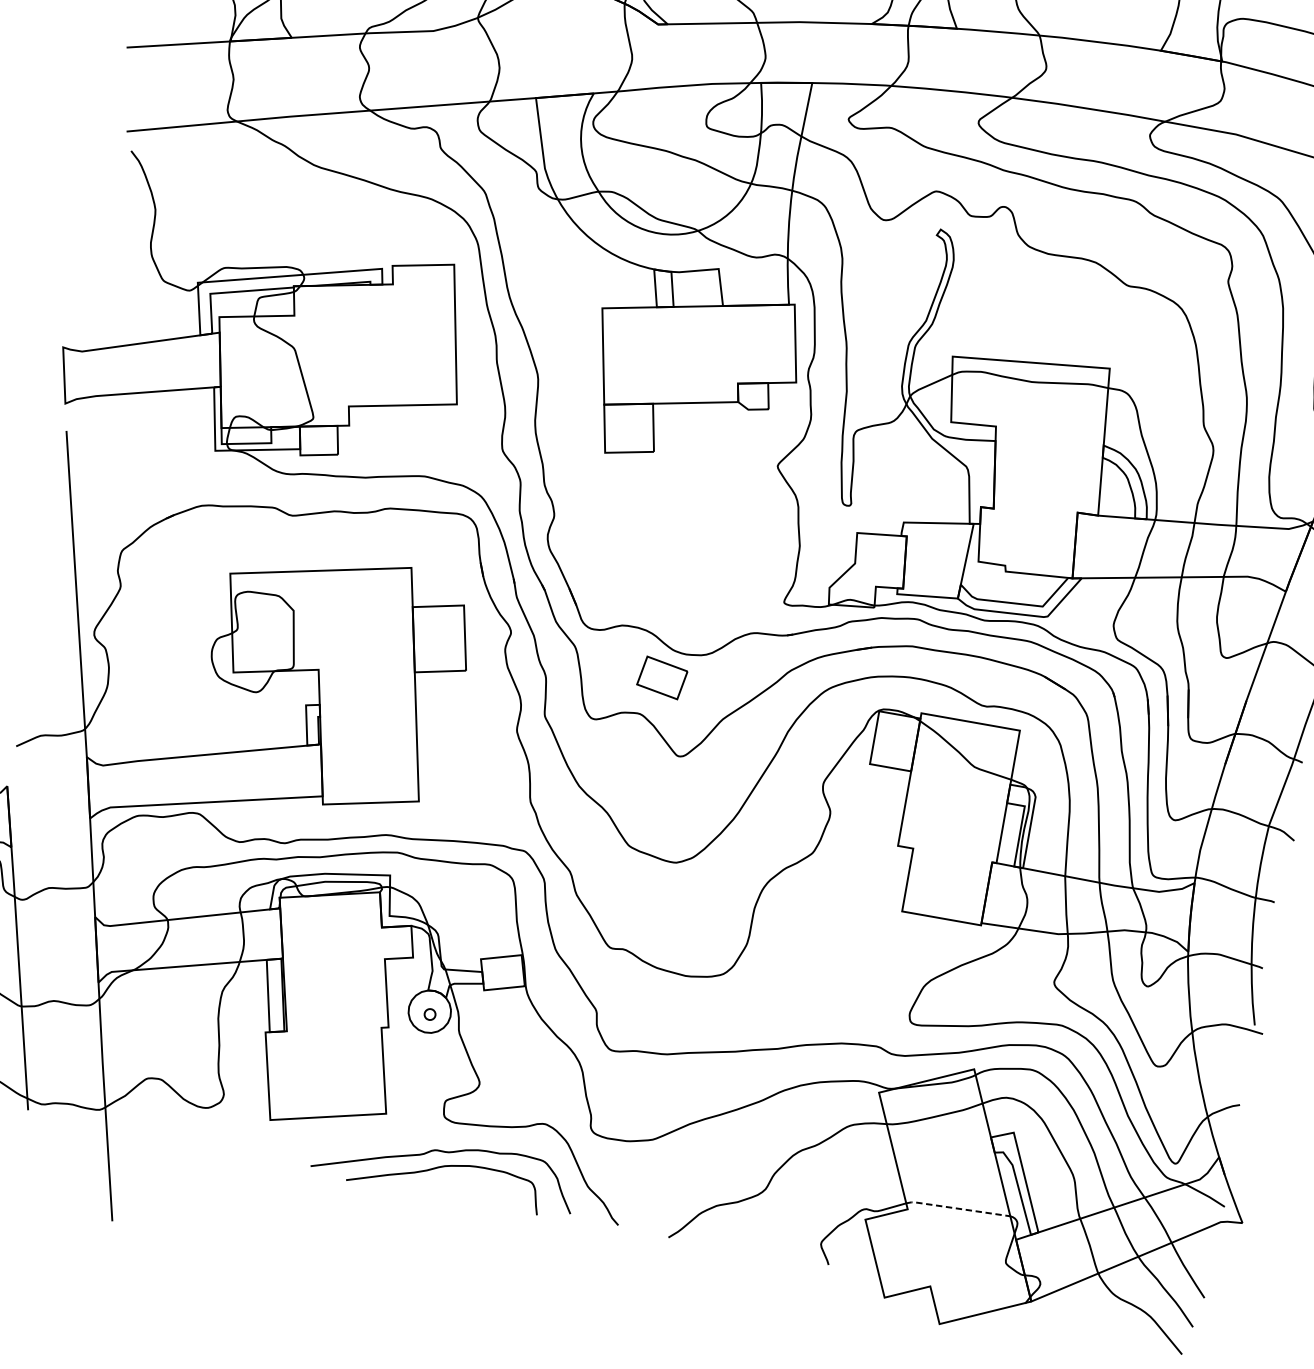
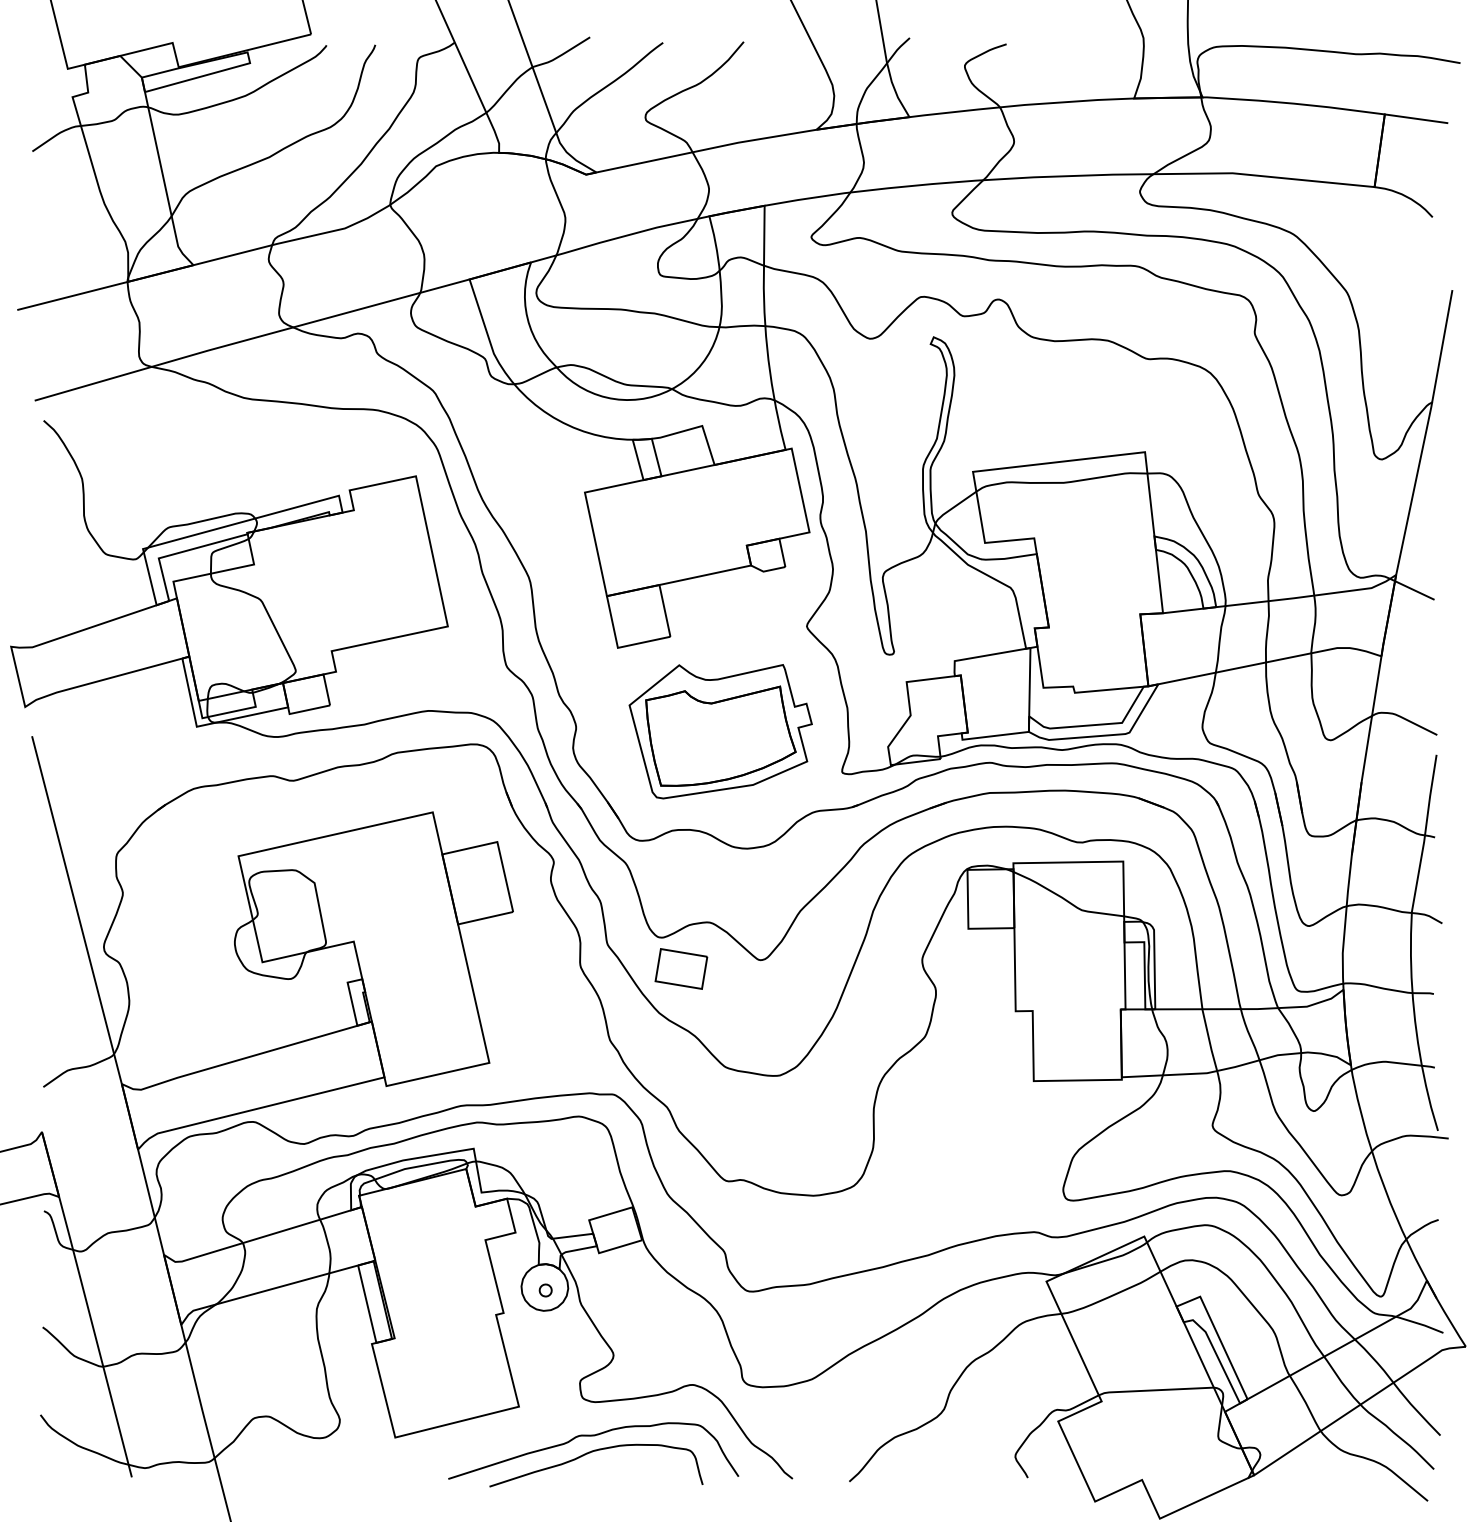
part: (682, 545) -> (720, 731), added
part: (662, 677) -> (681, 968), moved
line: (957, 1208) -> (1155, 1390), dashed -> solid

